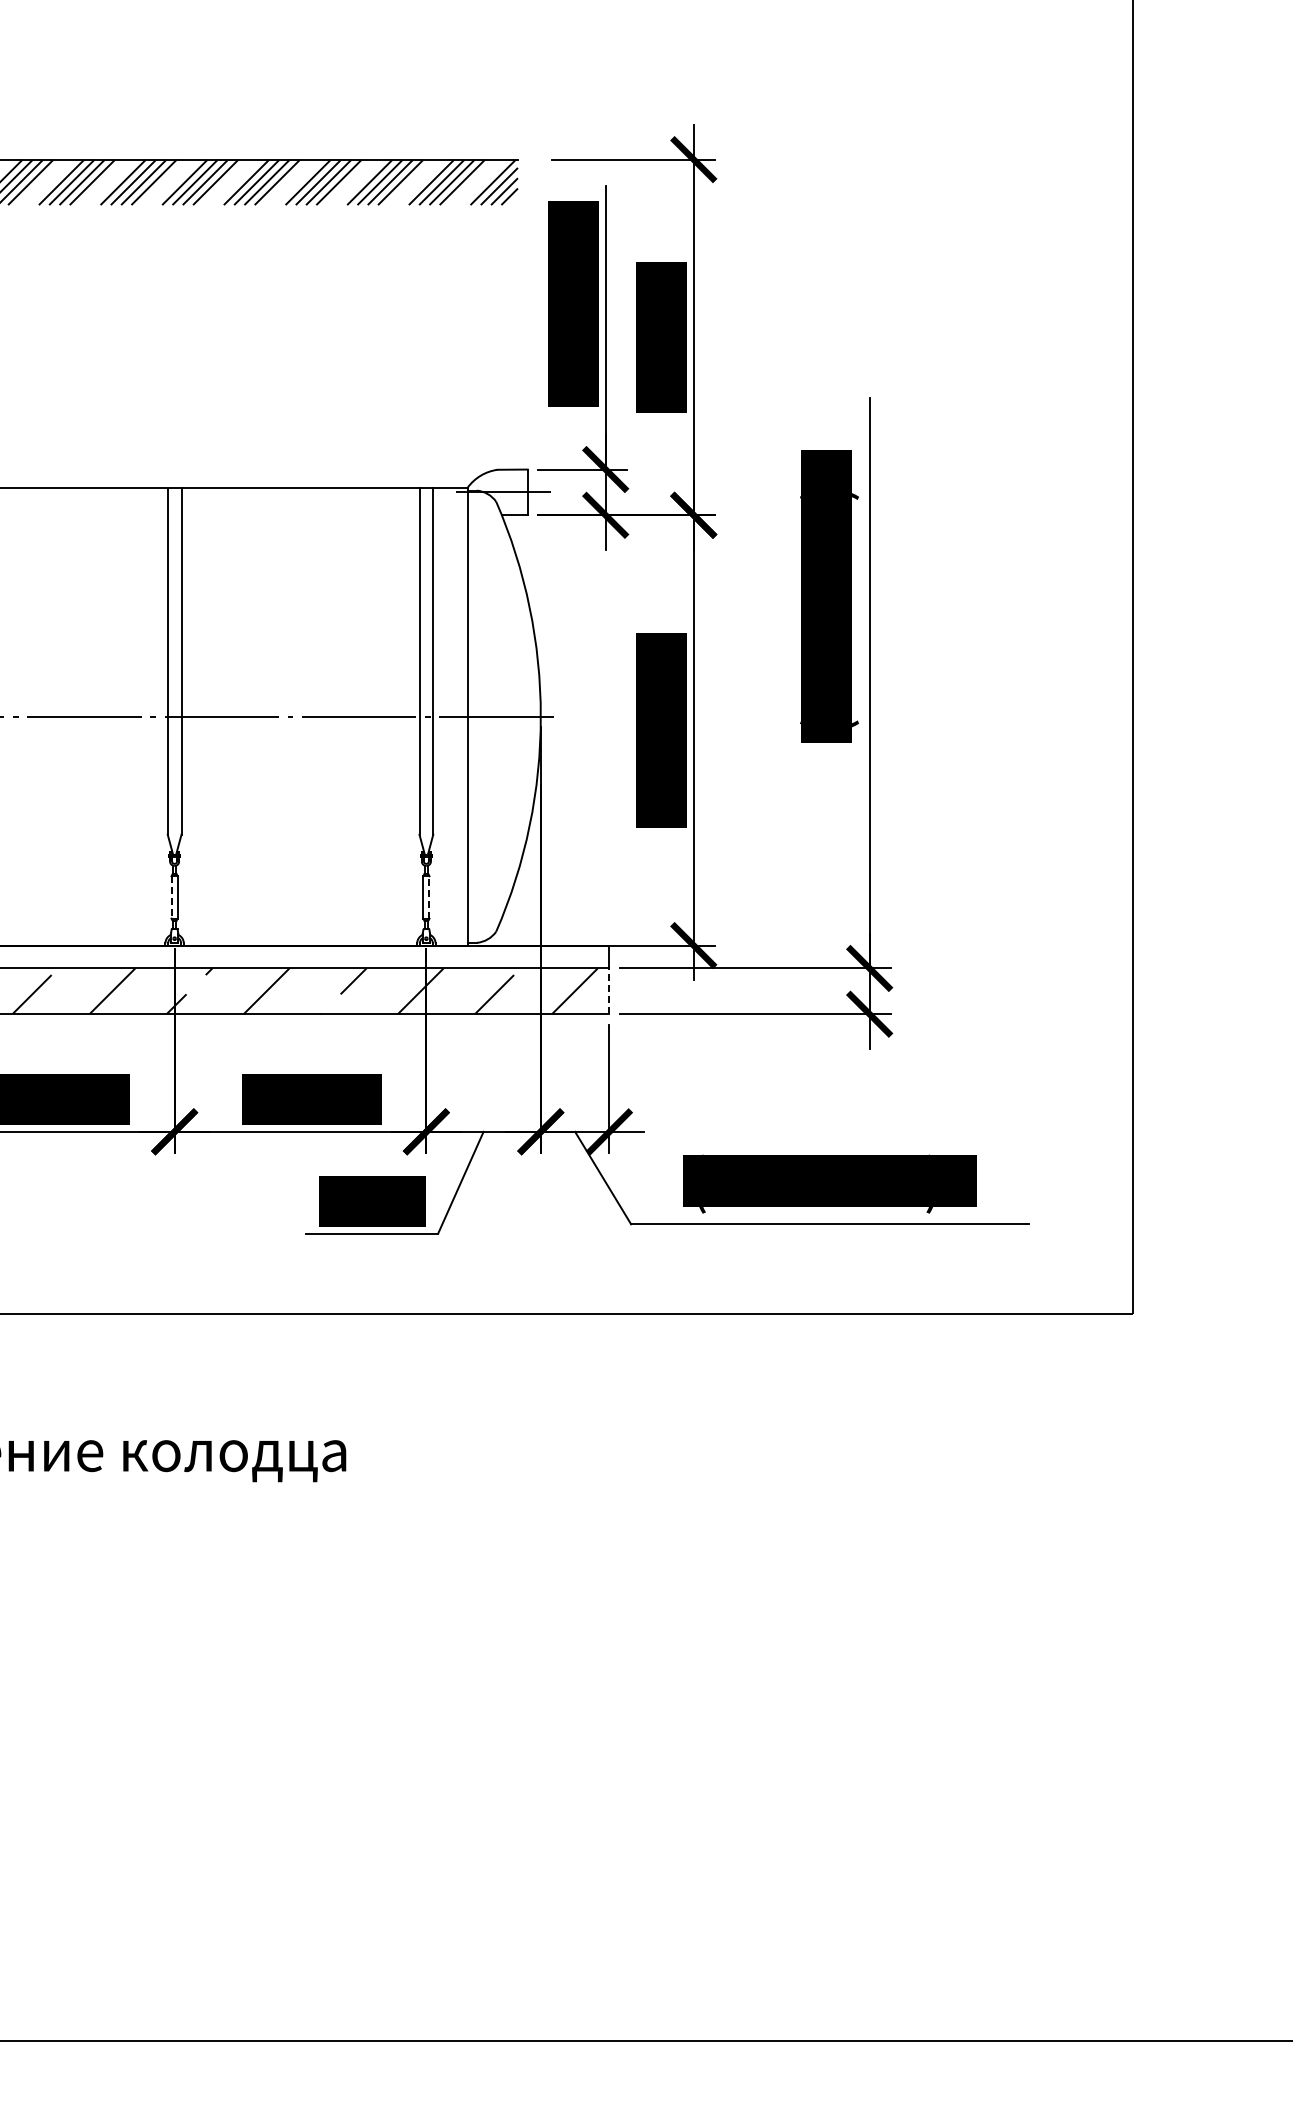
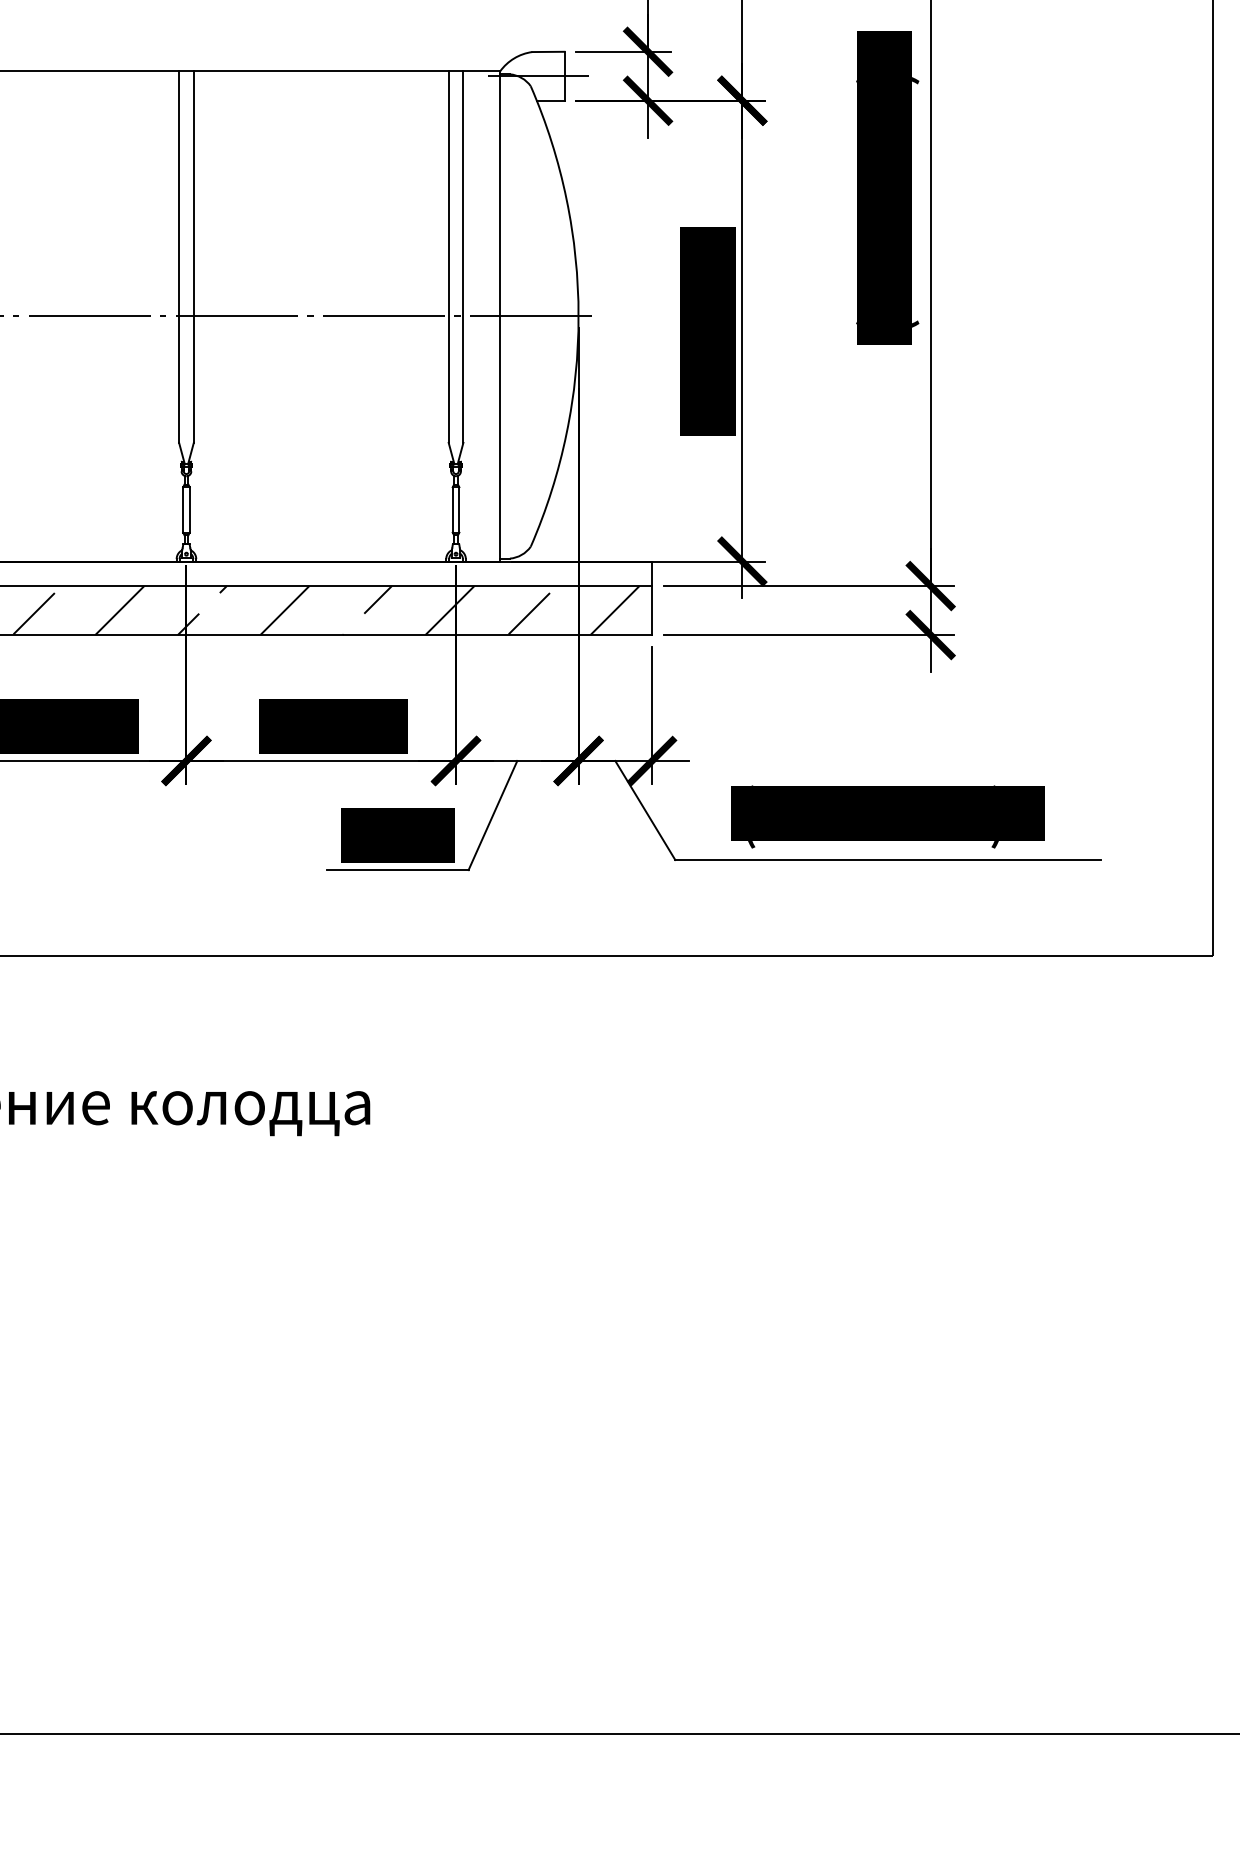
line: (429, 896) -> (459, 508), dashed -> solid
line: (171, 897) -> (183, 510), dashed -> solid
line: (609, 991) -> (652, 610), dashed -> solid

